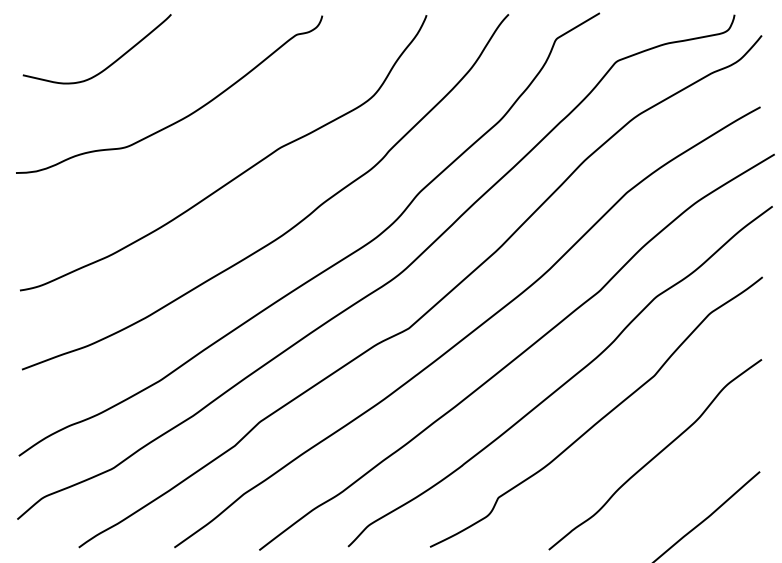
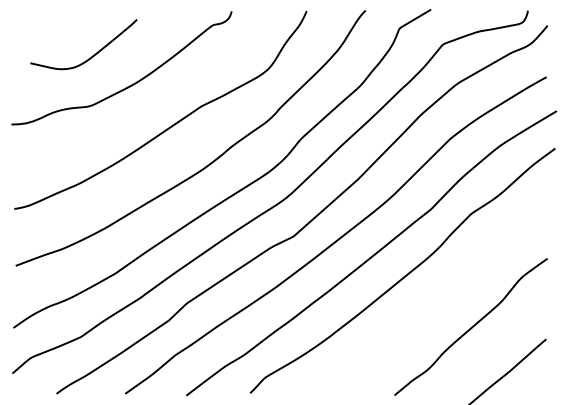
curve: (110, 63) -> (93, 54), moved
curve: (600, 417) -> (431, 300), removed

